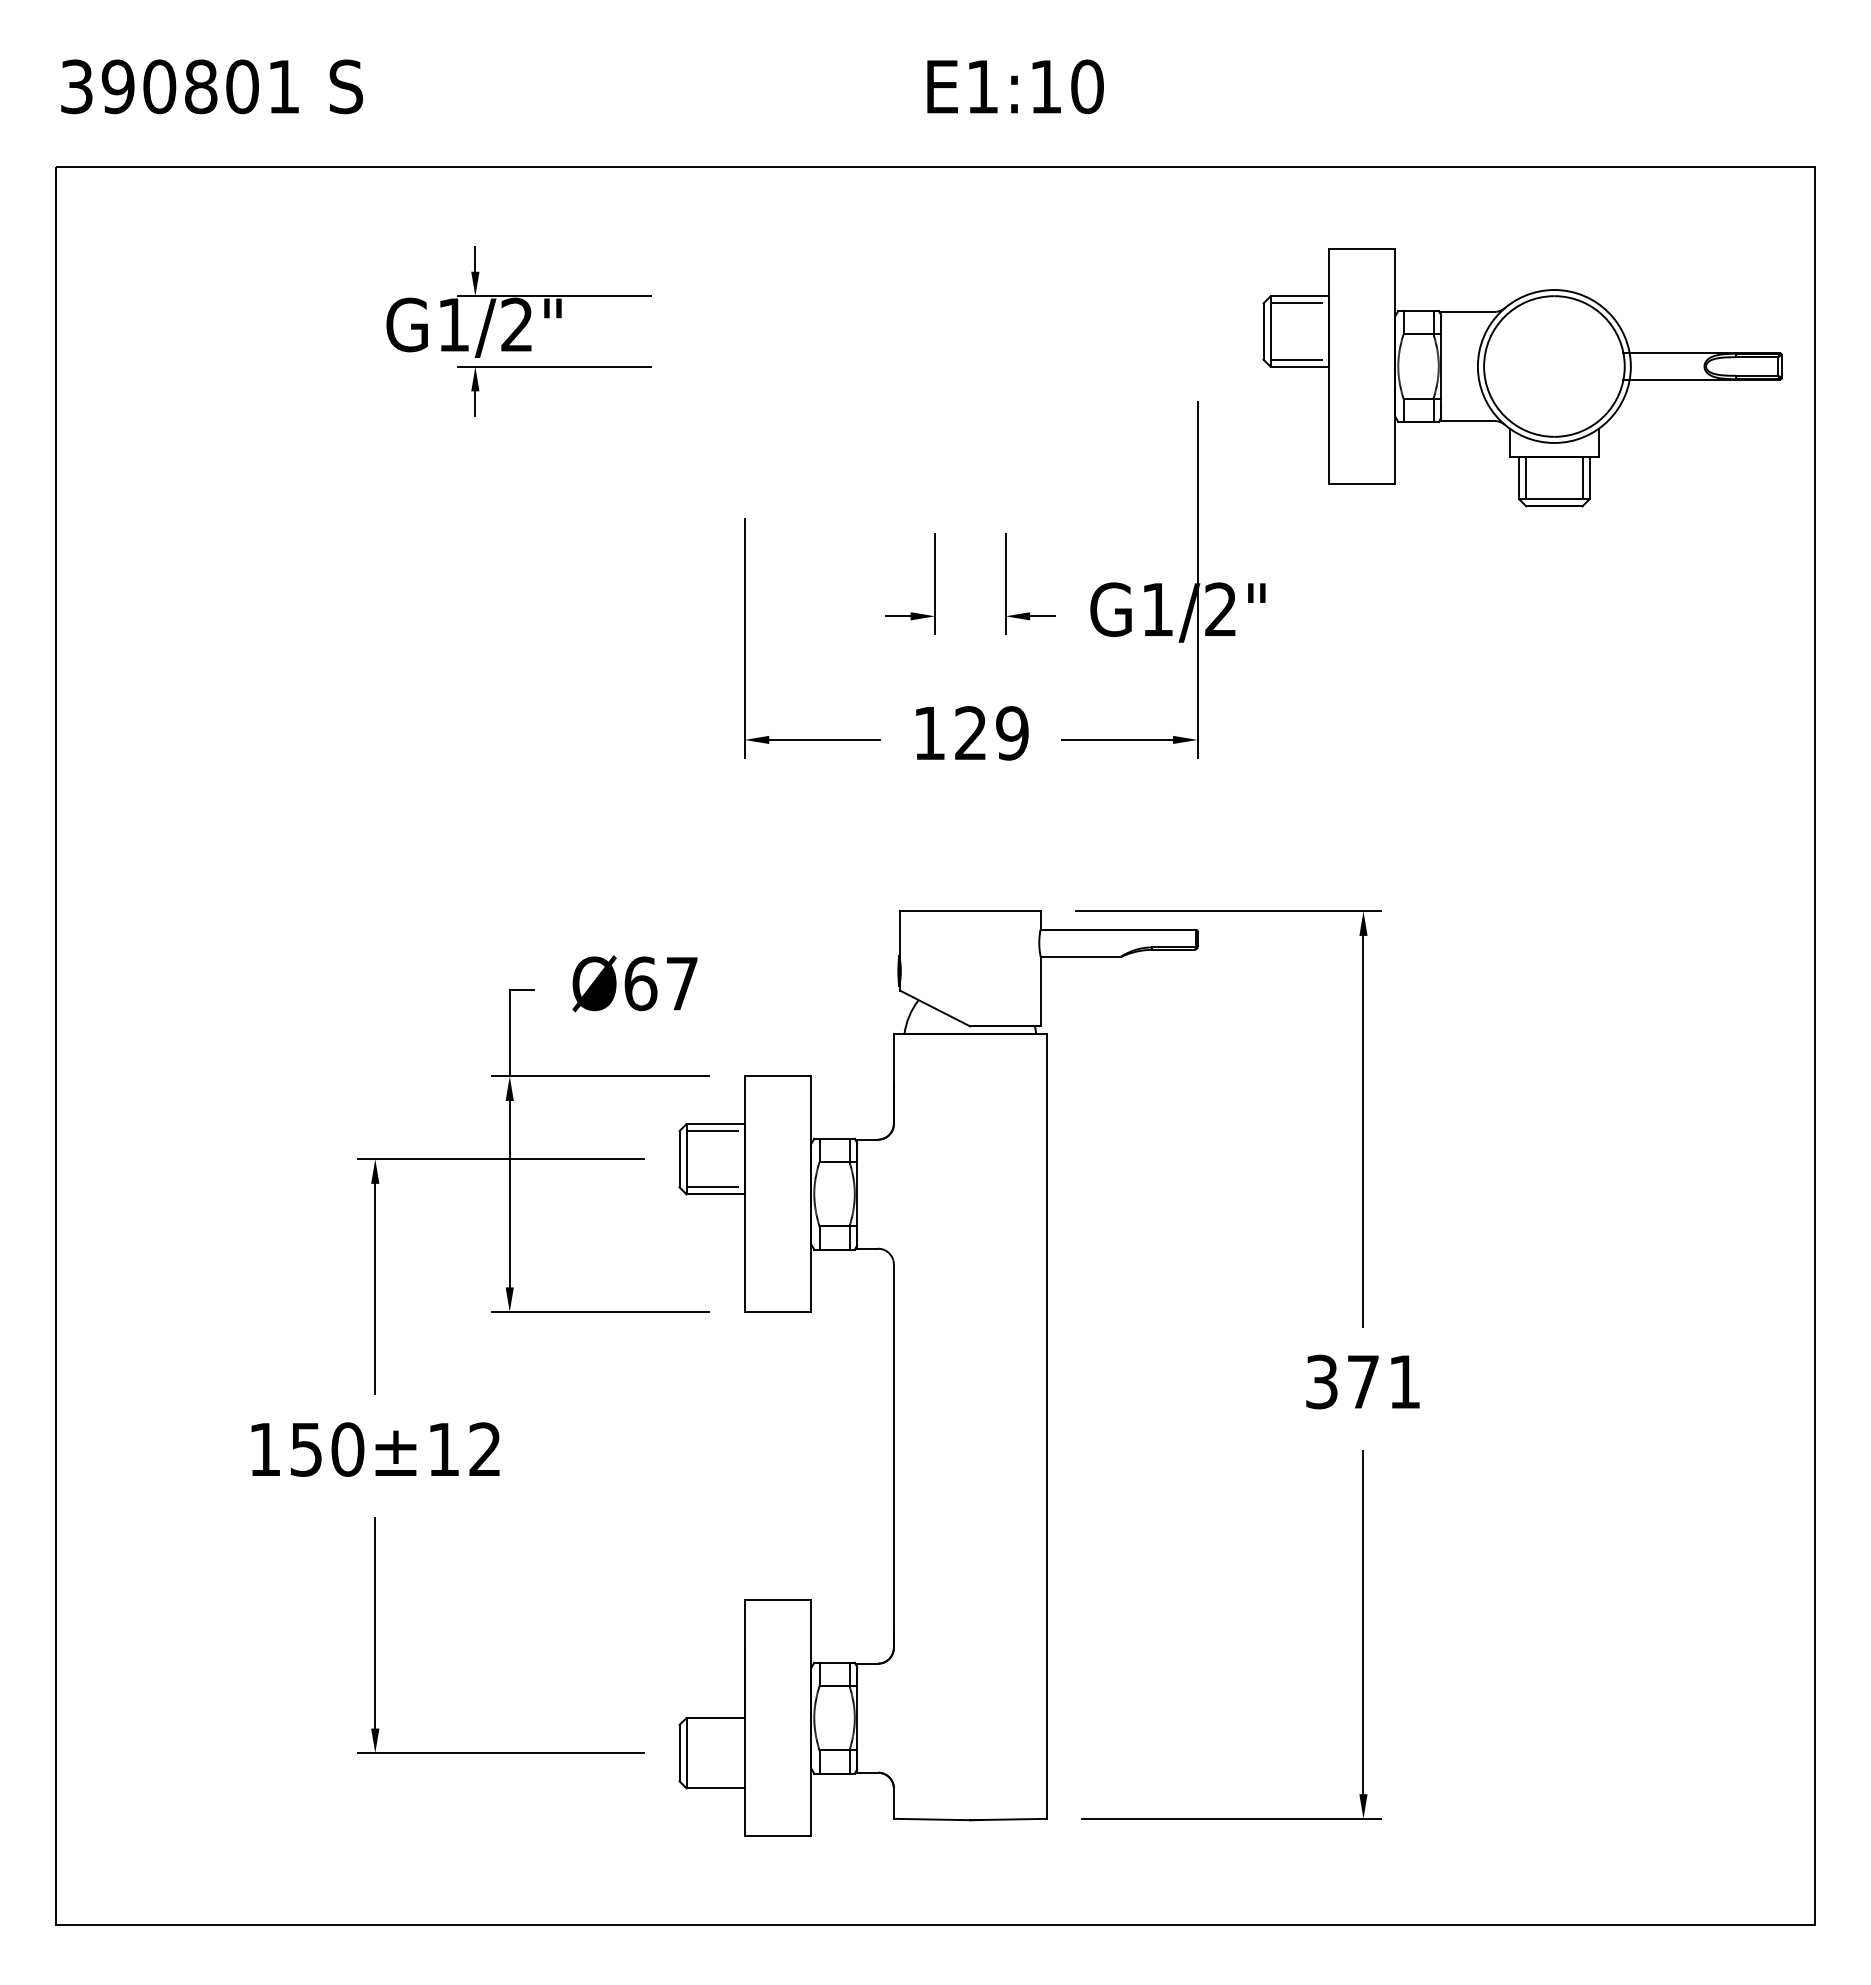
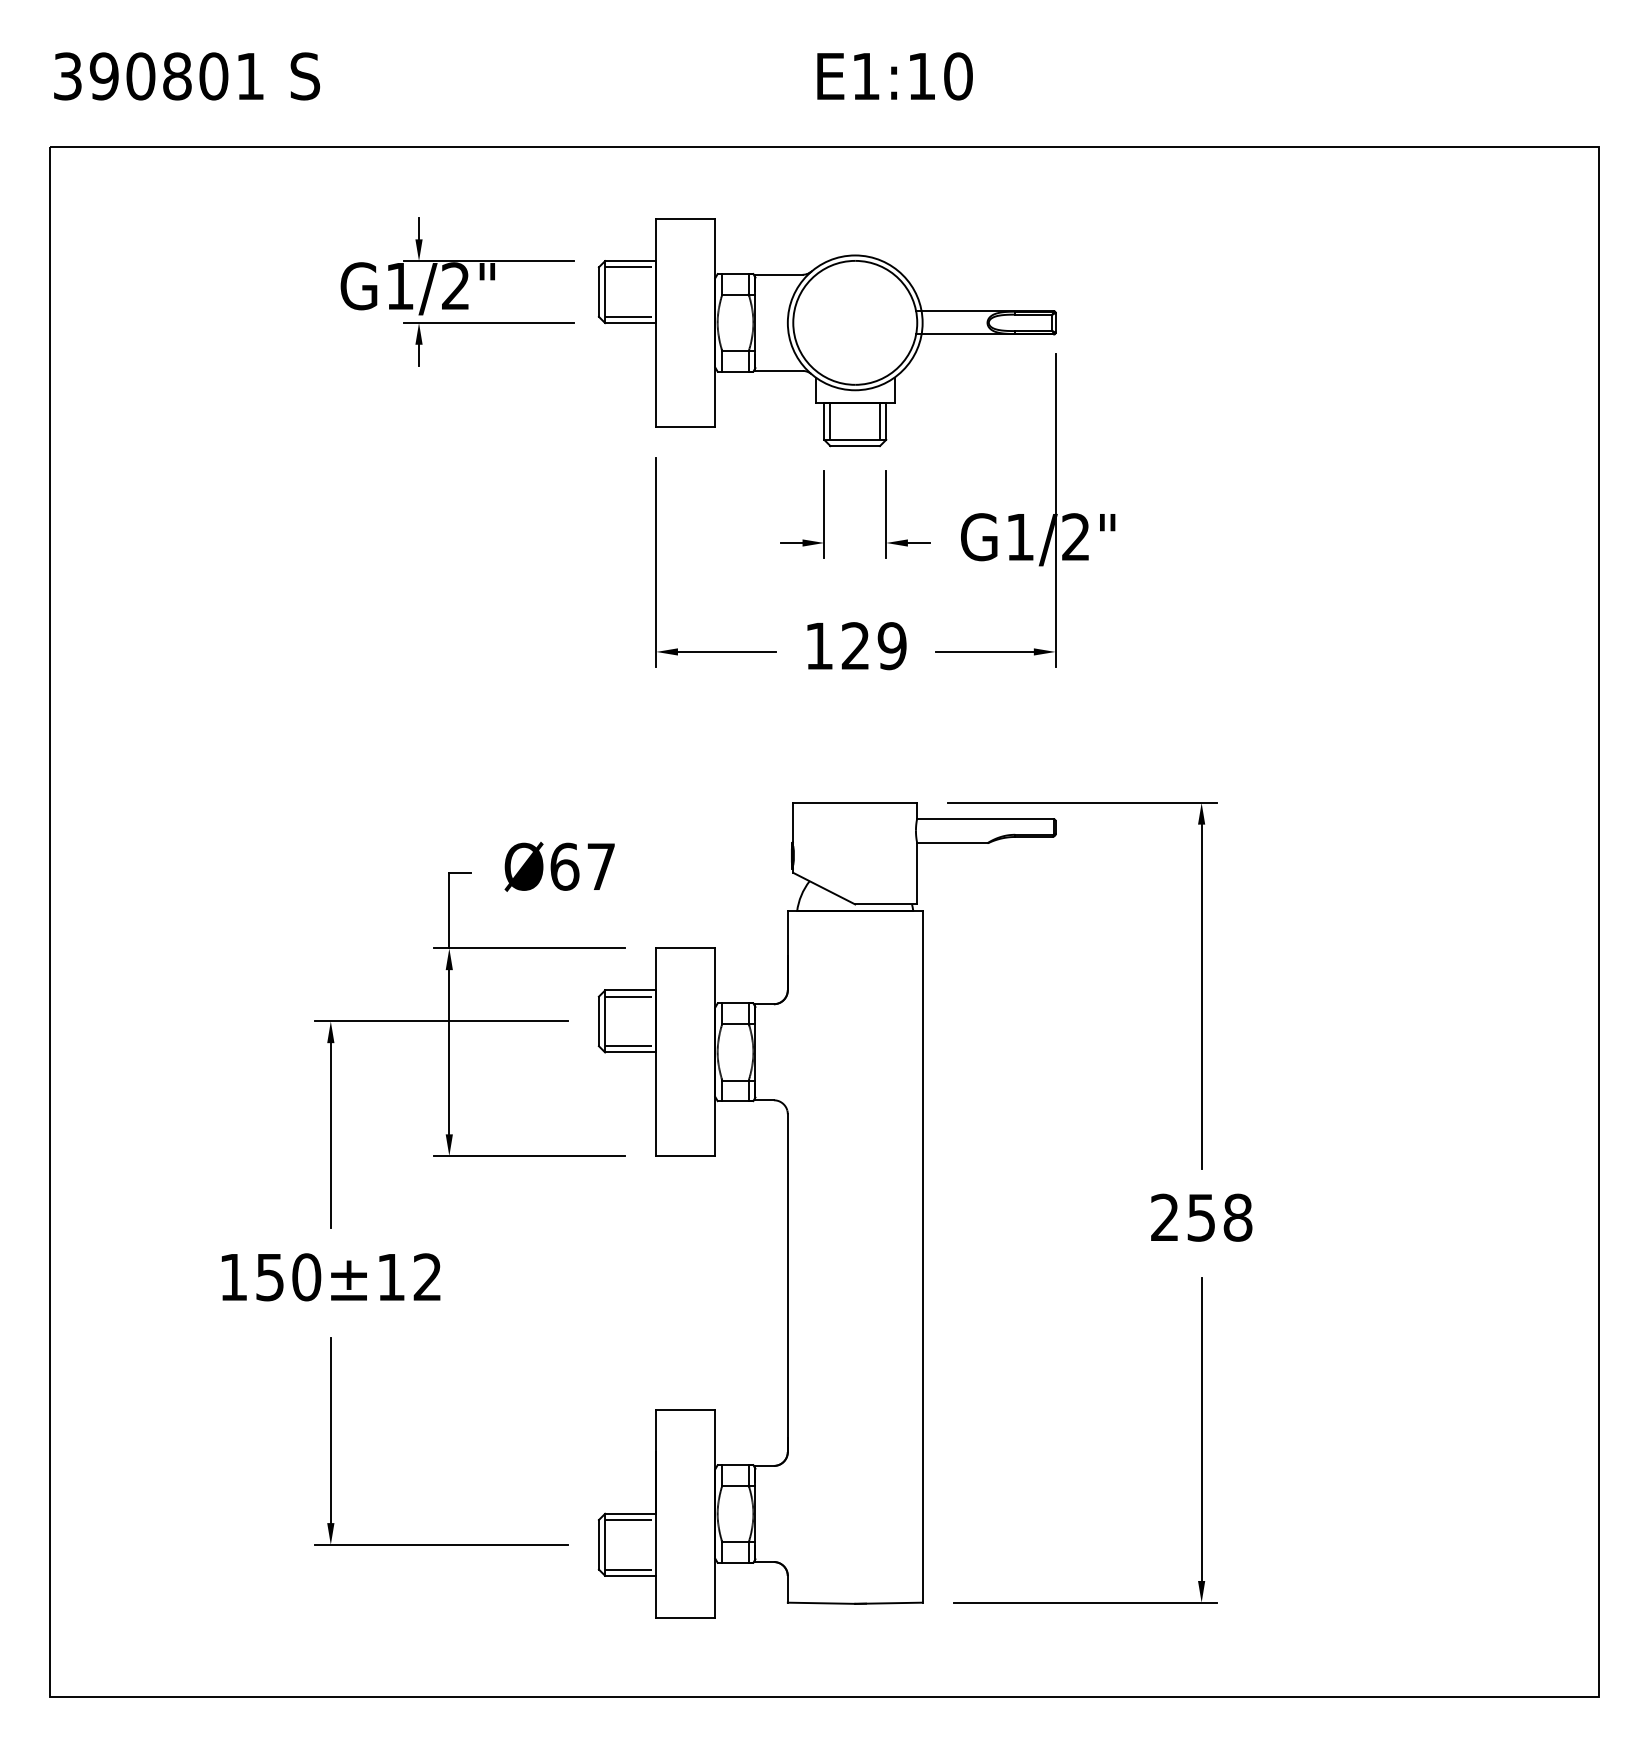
part: (1522, 377) -> (827, 332), moved
text: (1363, 1381) -> (1201, 1217), 371 -> 258
line: (715, 1725) -> (630, 1520), added
line: (715, 1781) -> (630, 1569), added

